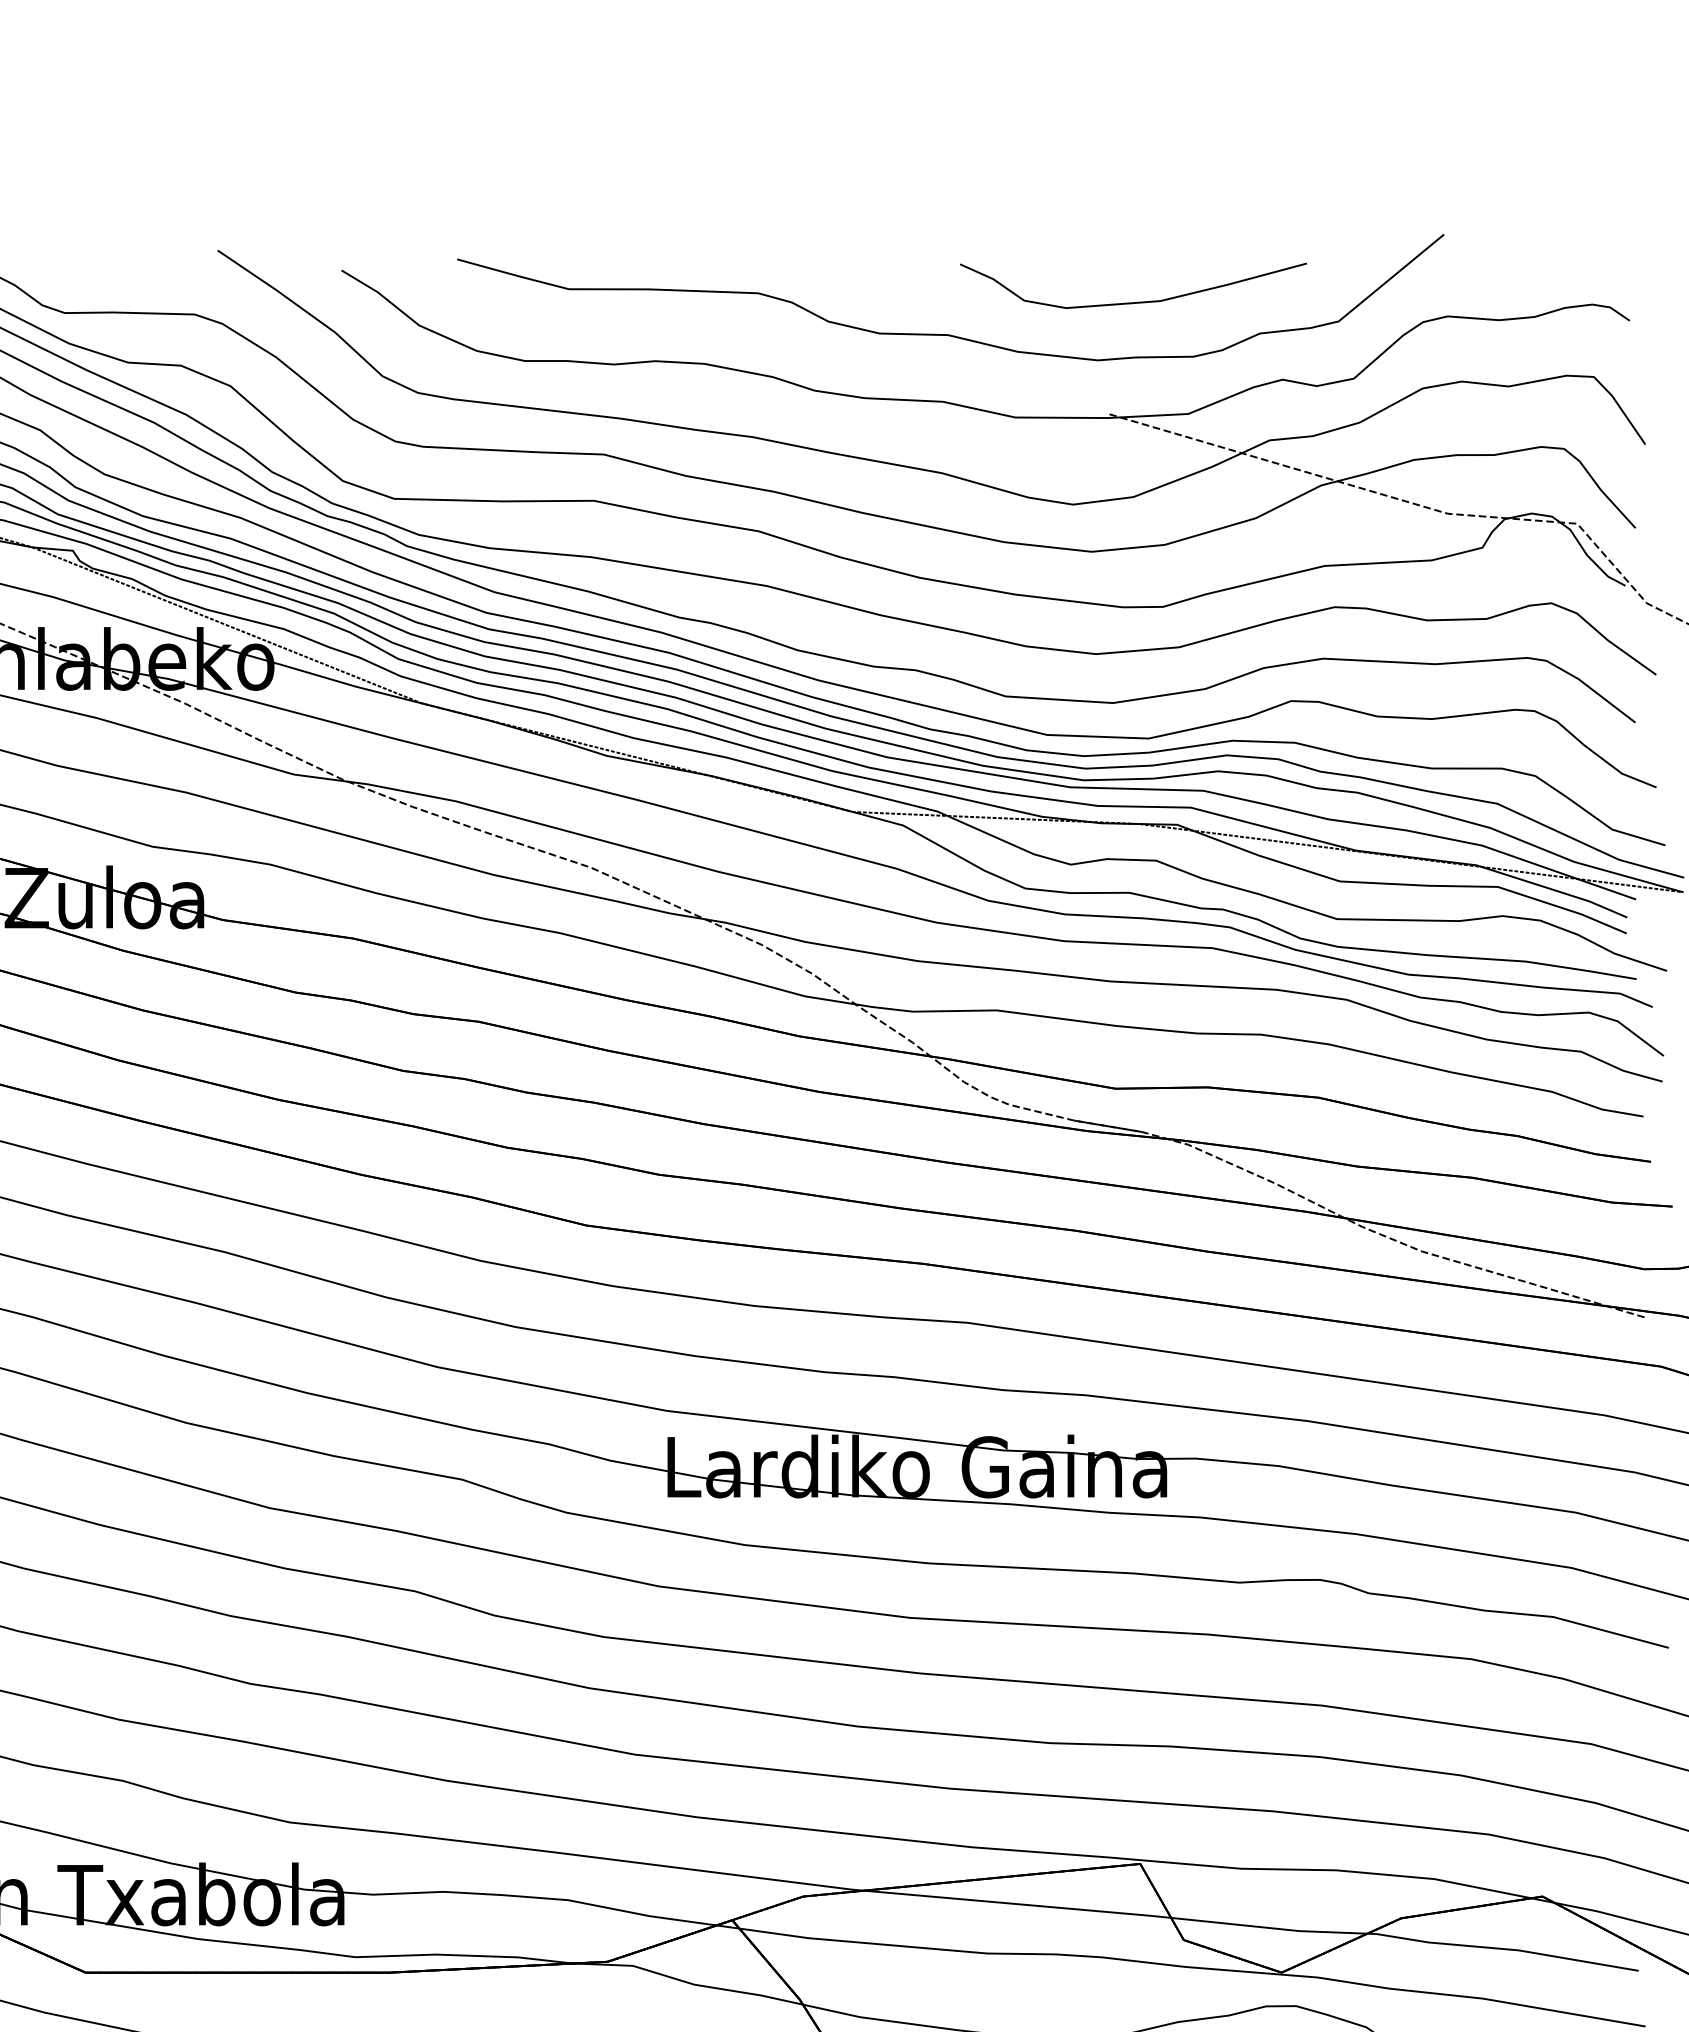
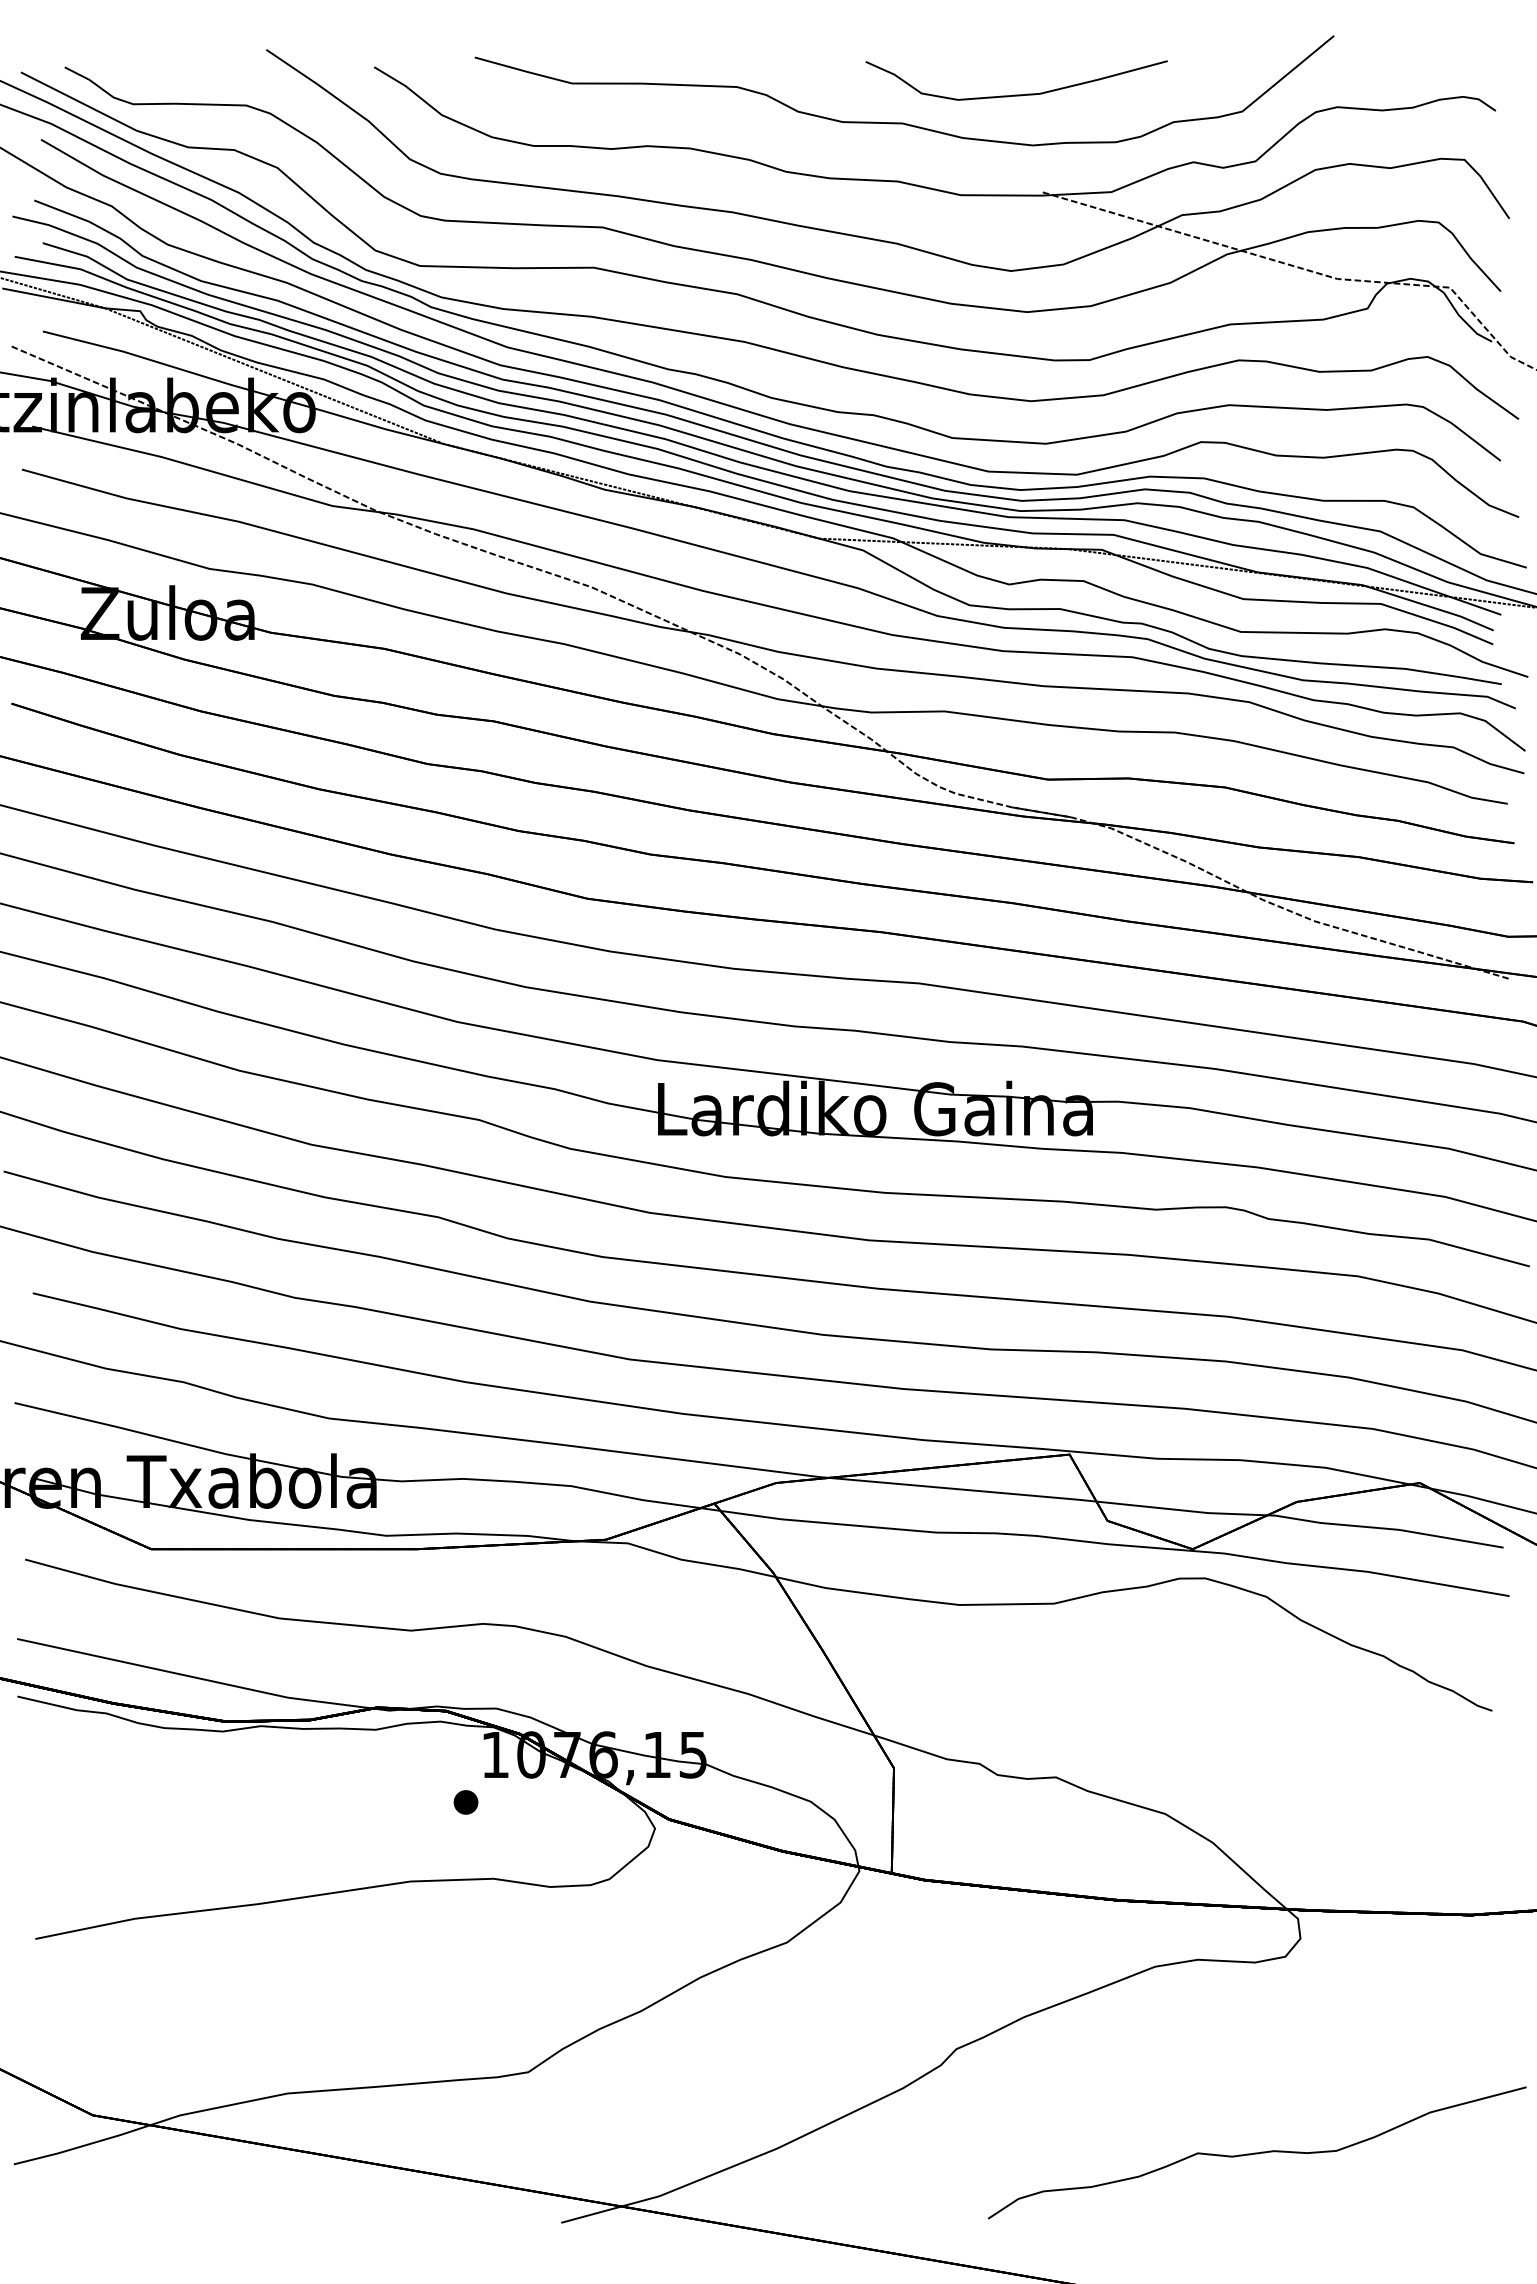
curve: (1133, 301) -> (1016, 94), moved

